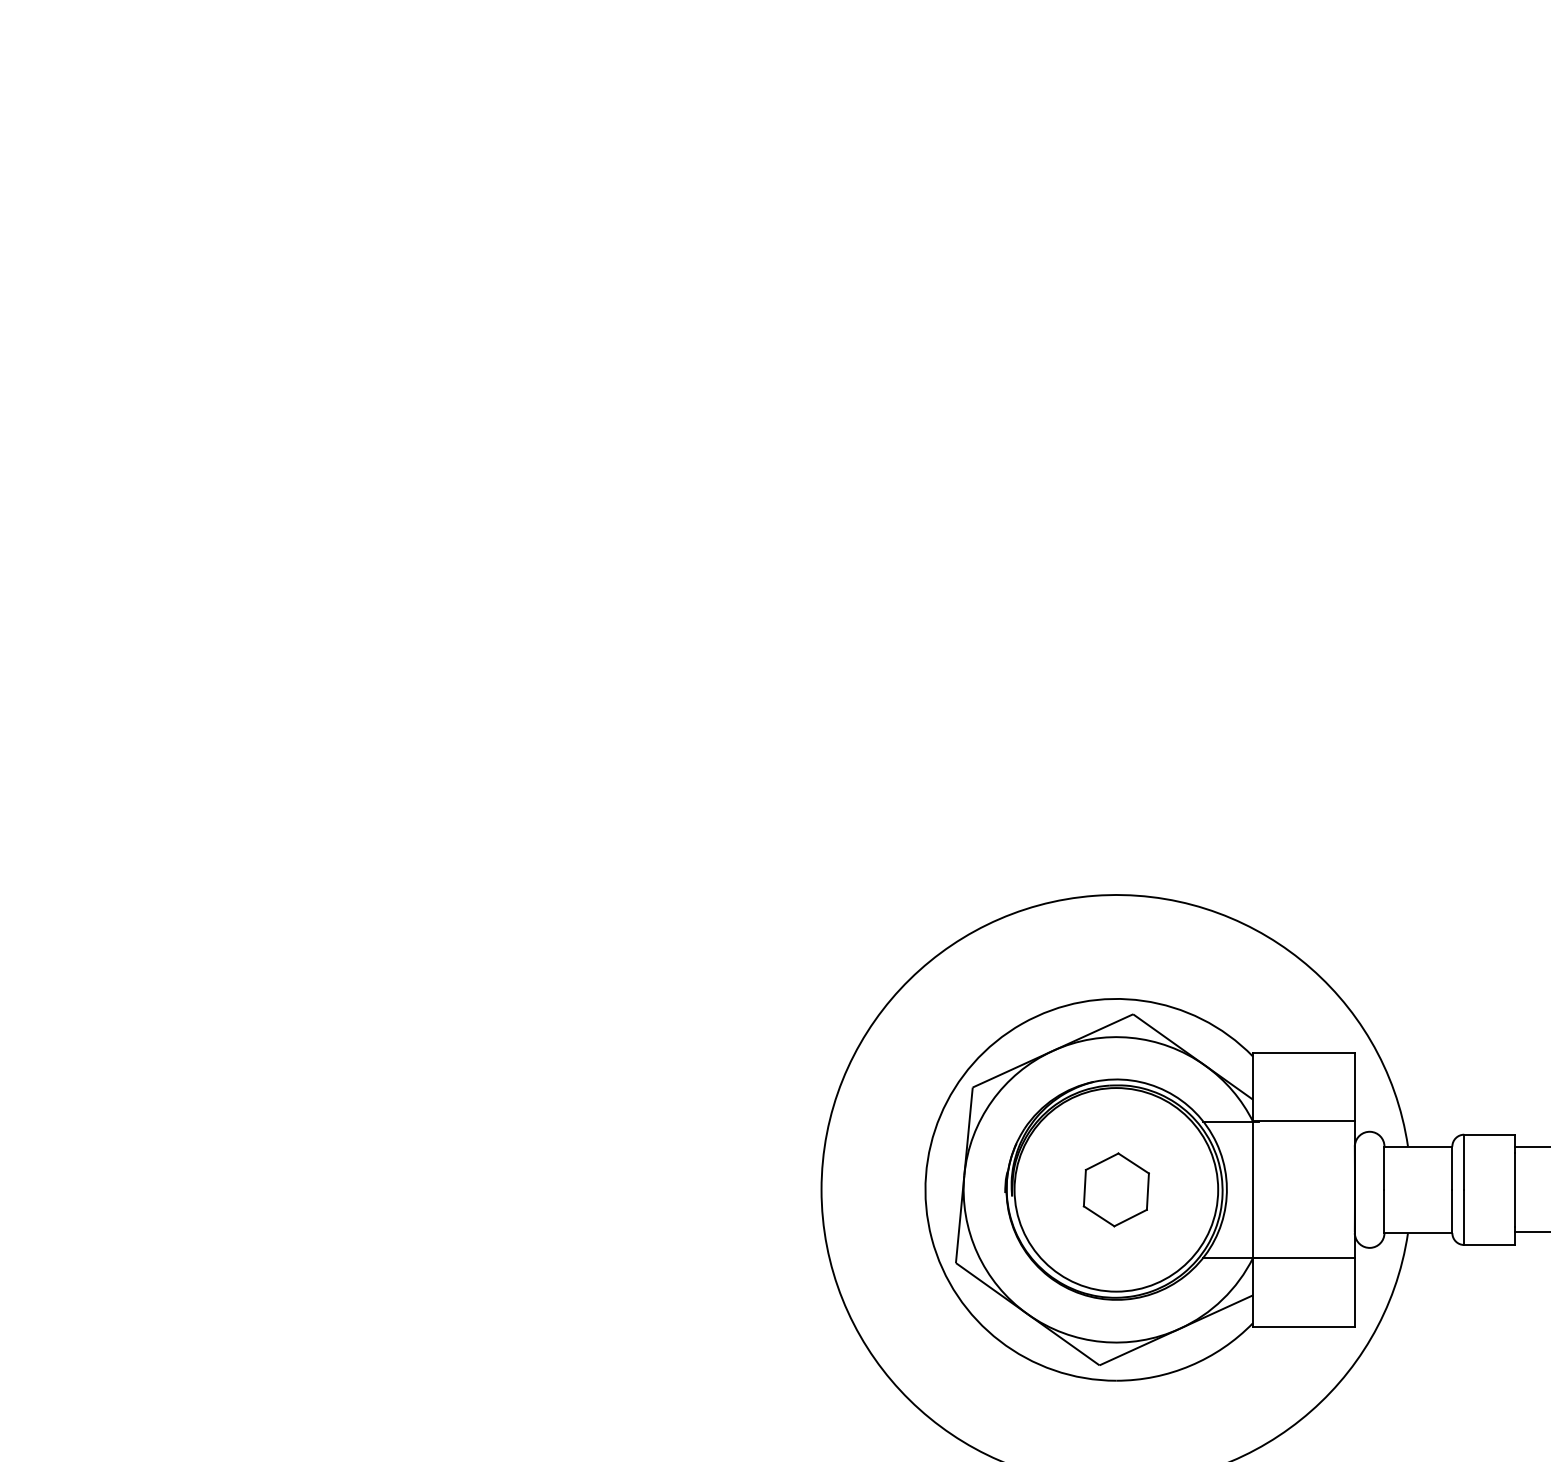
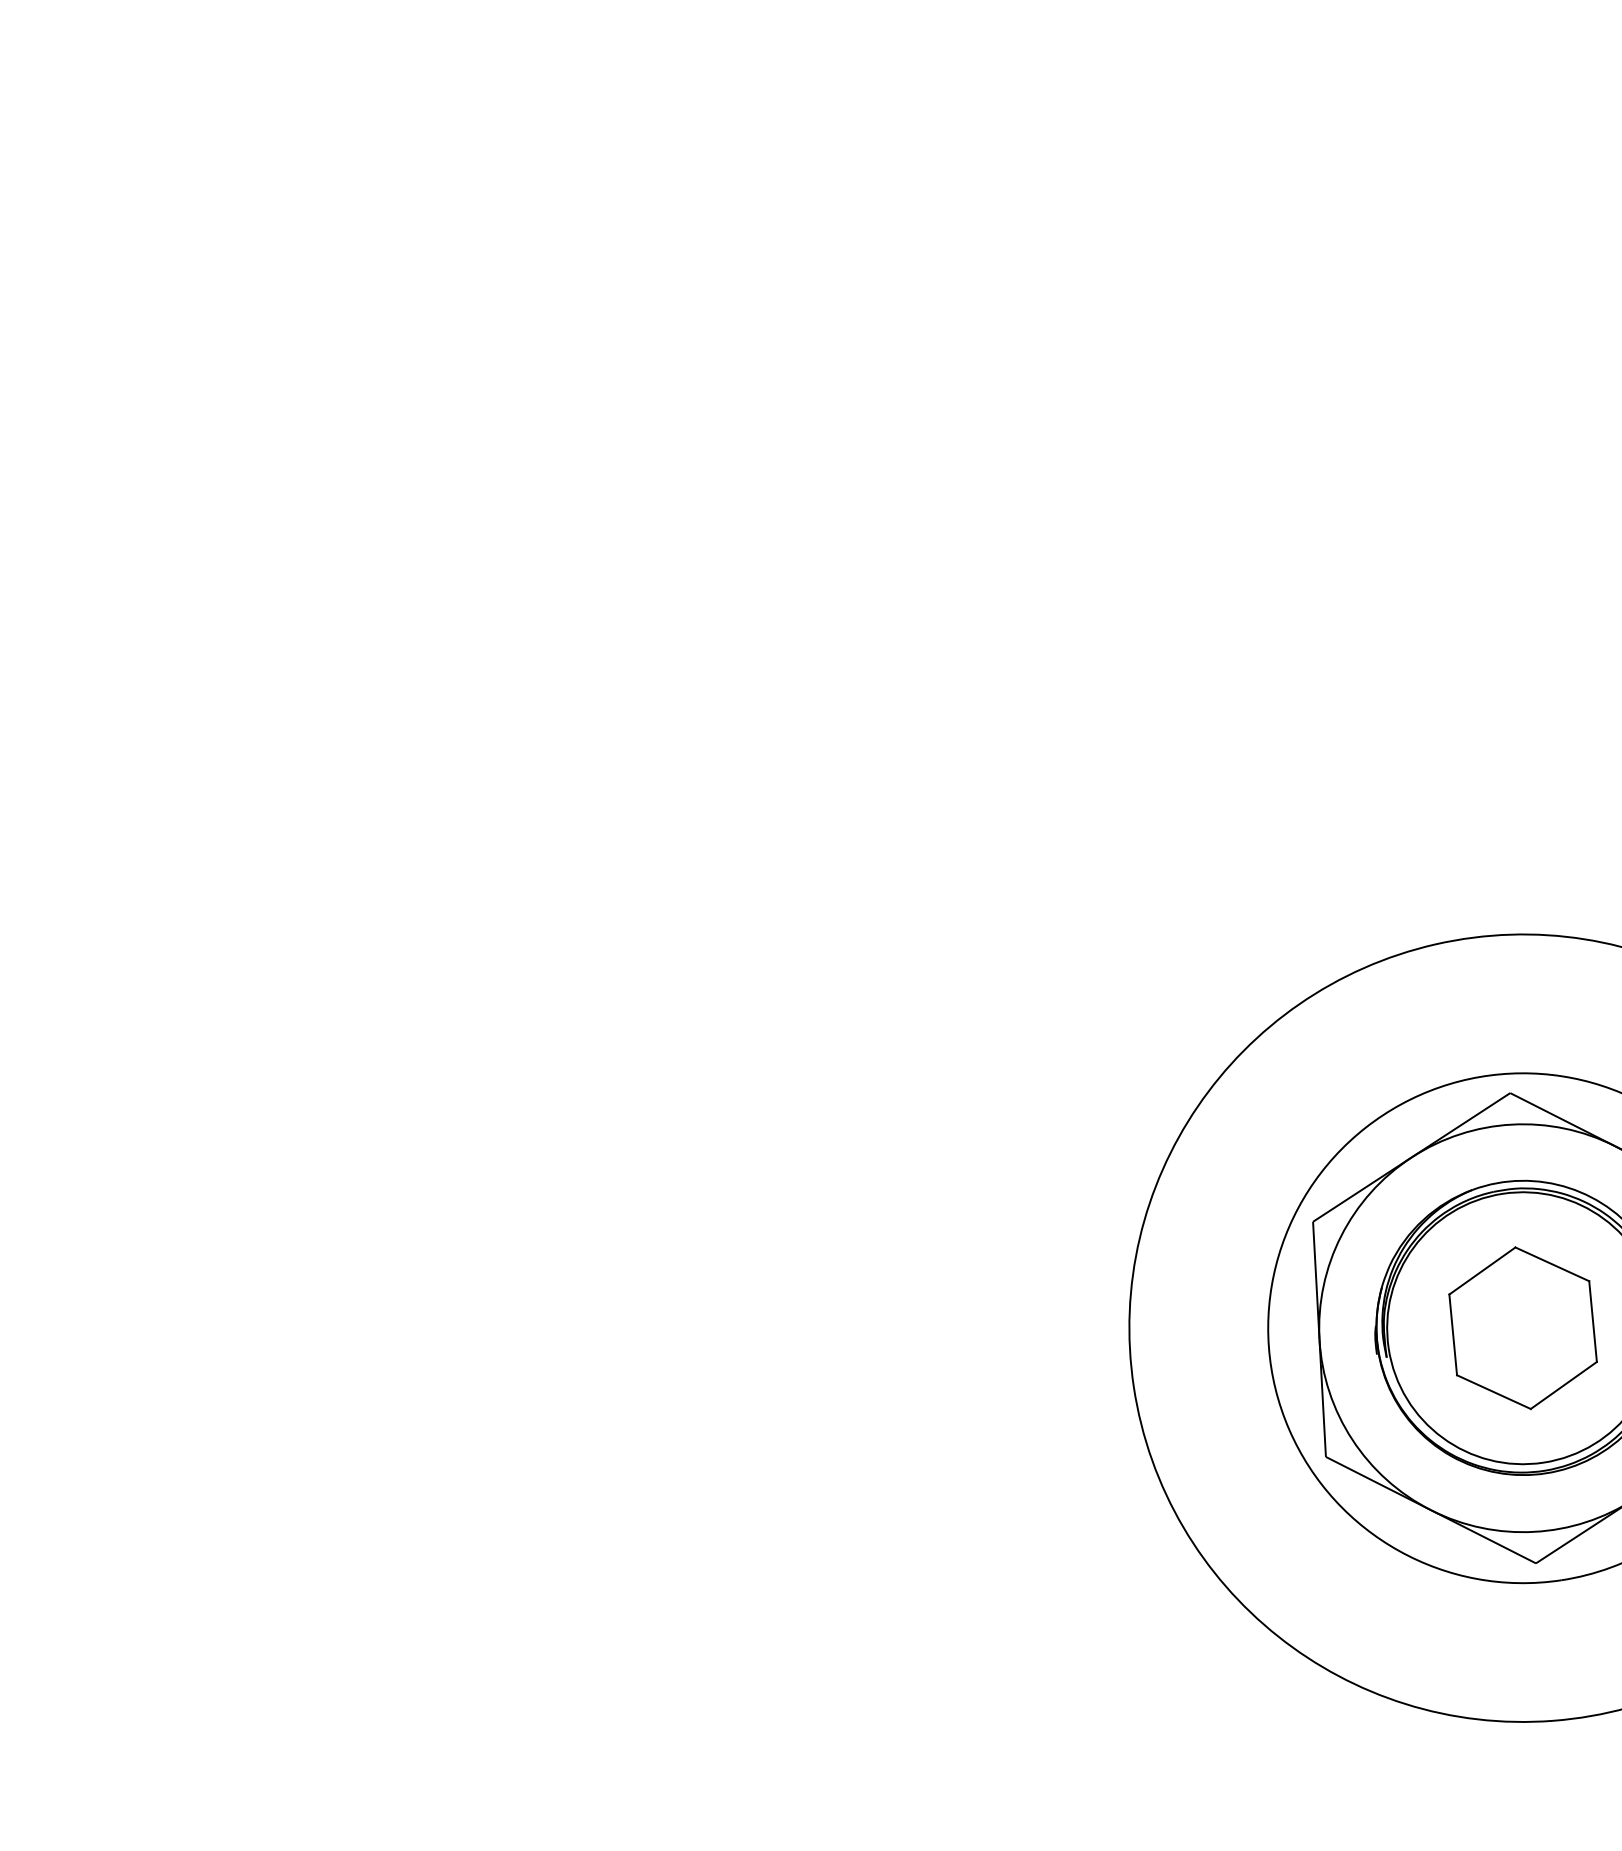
part: (1116, 1189) -> (1523, 1327), size x1.67

